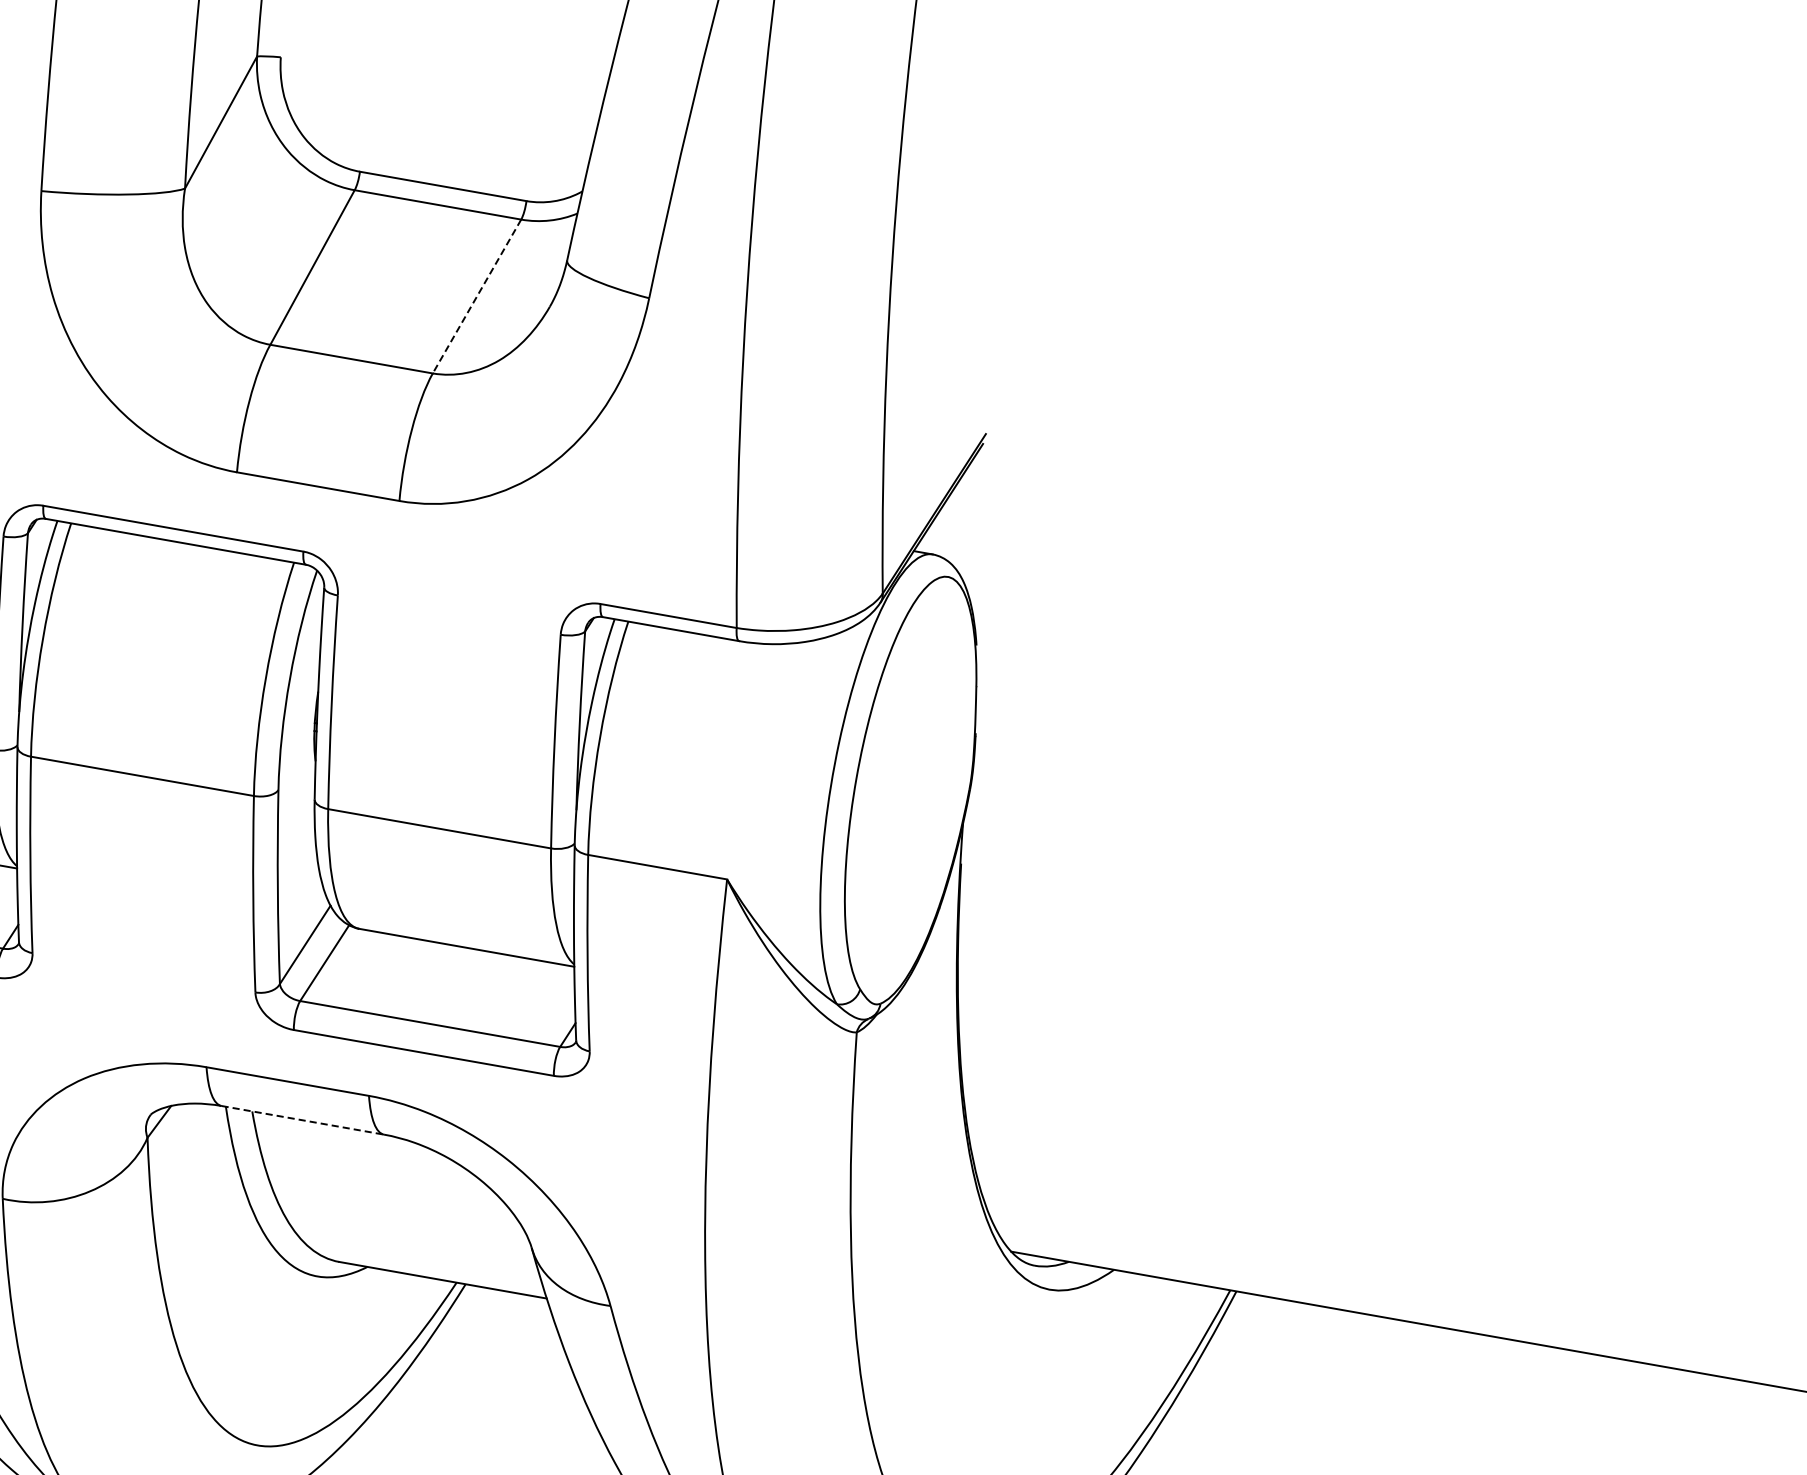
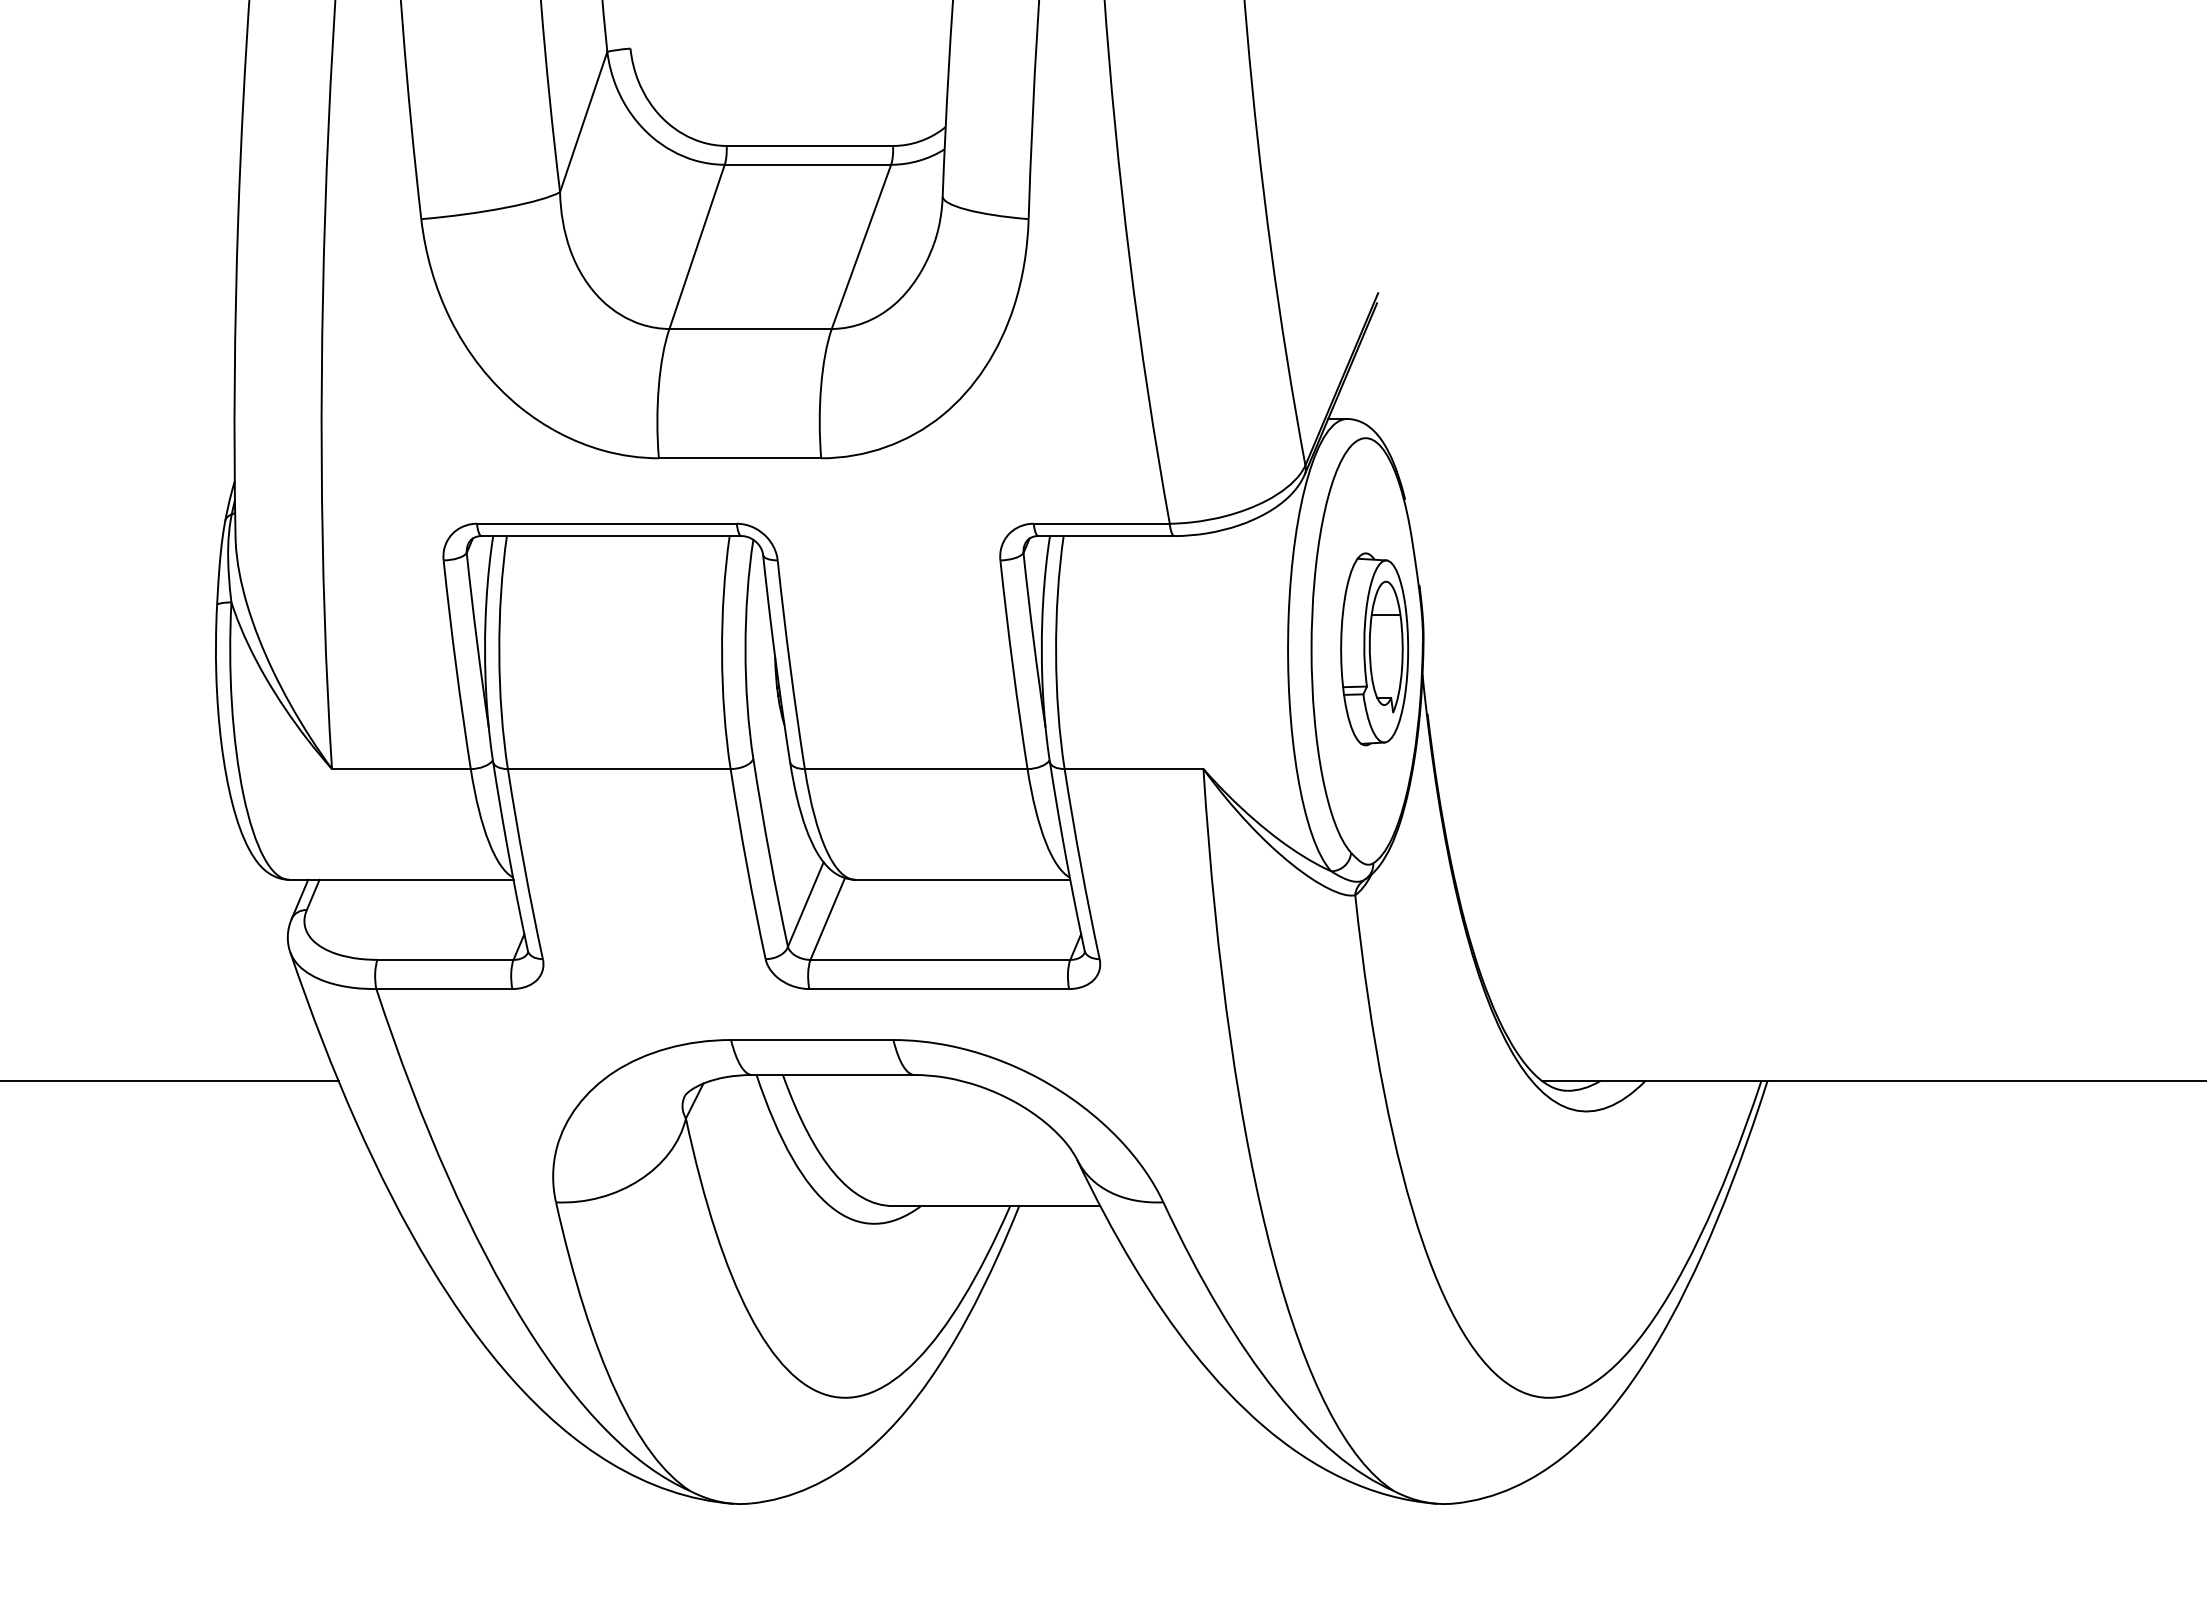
line: (476, 297) -> (861, 247), dashed -> solid
part: (919, 789) -> (1374, 649), added
line: (302, 1120) -> (833, 1075), dashed -> solid

